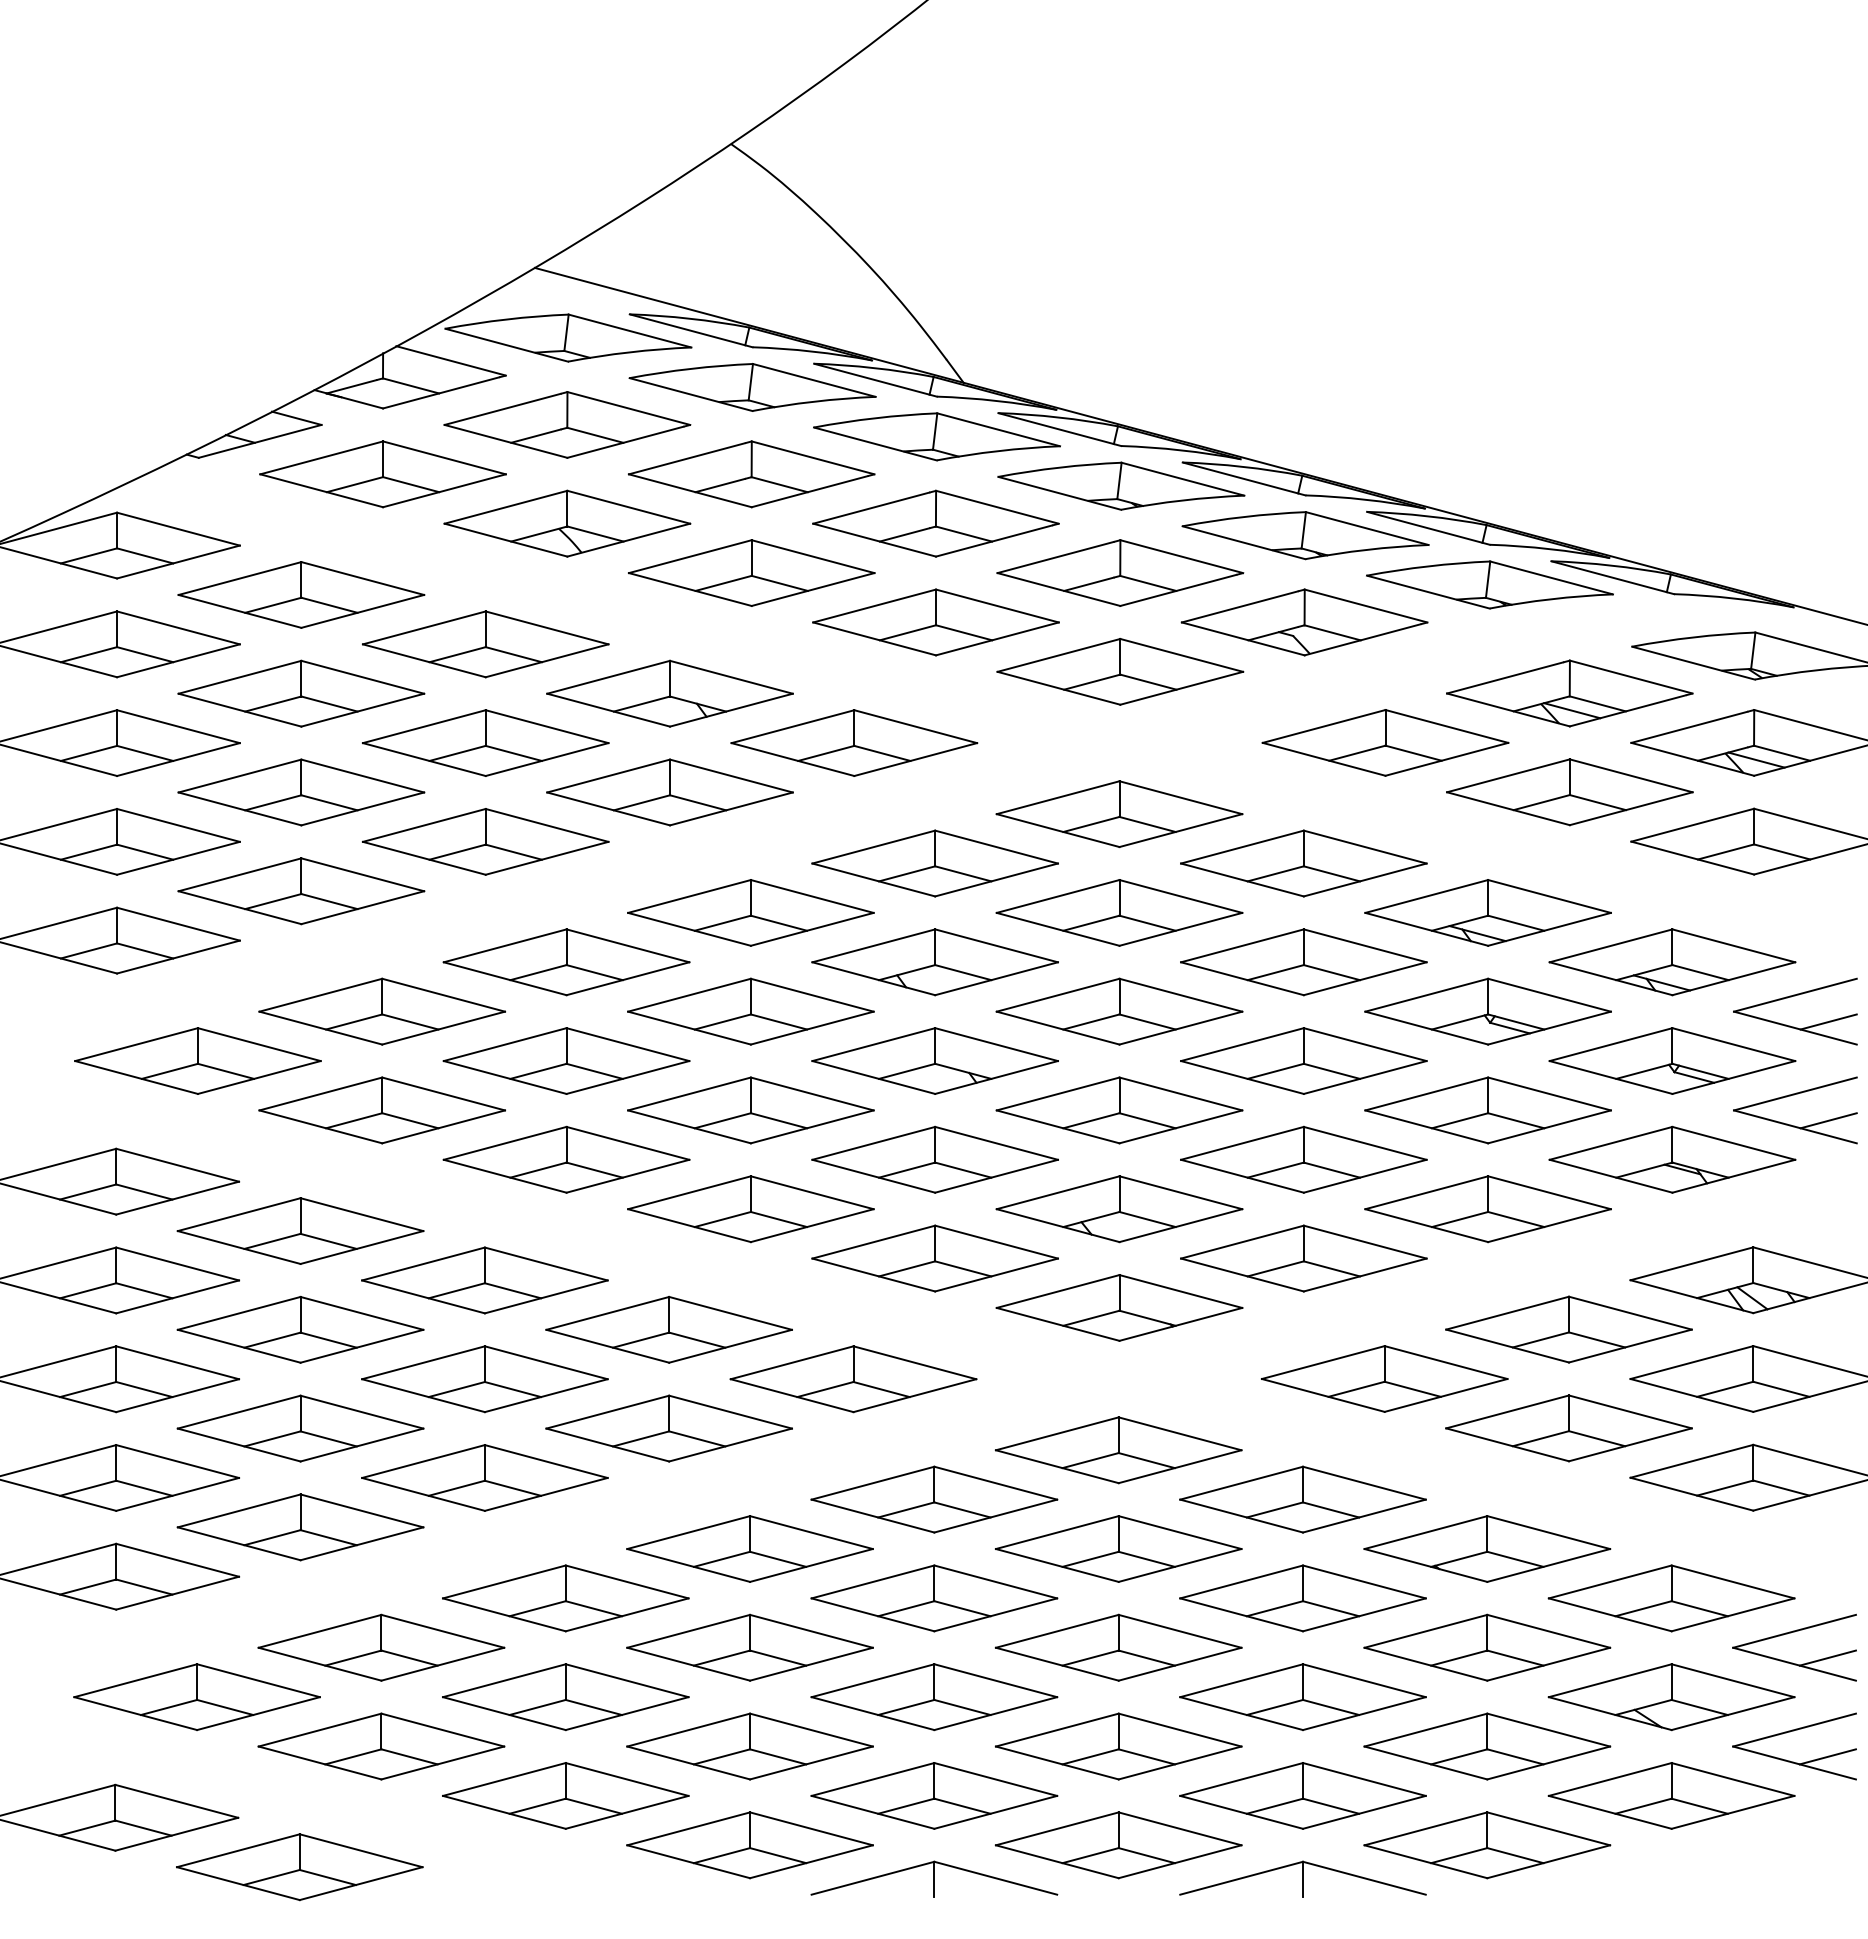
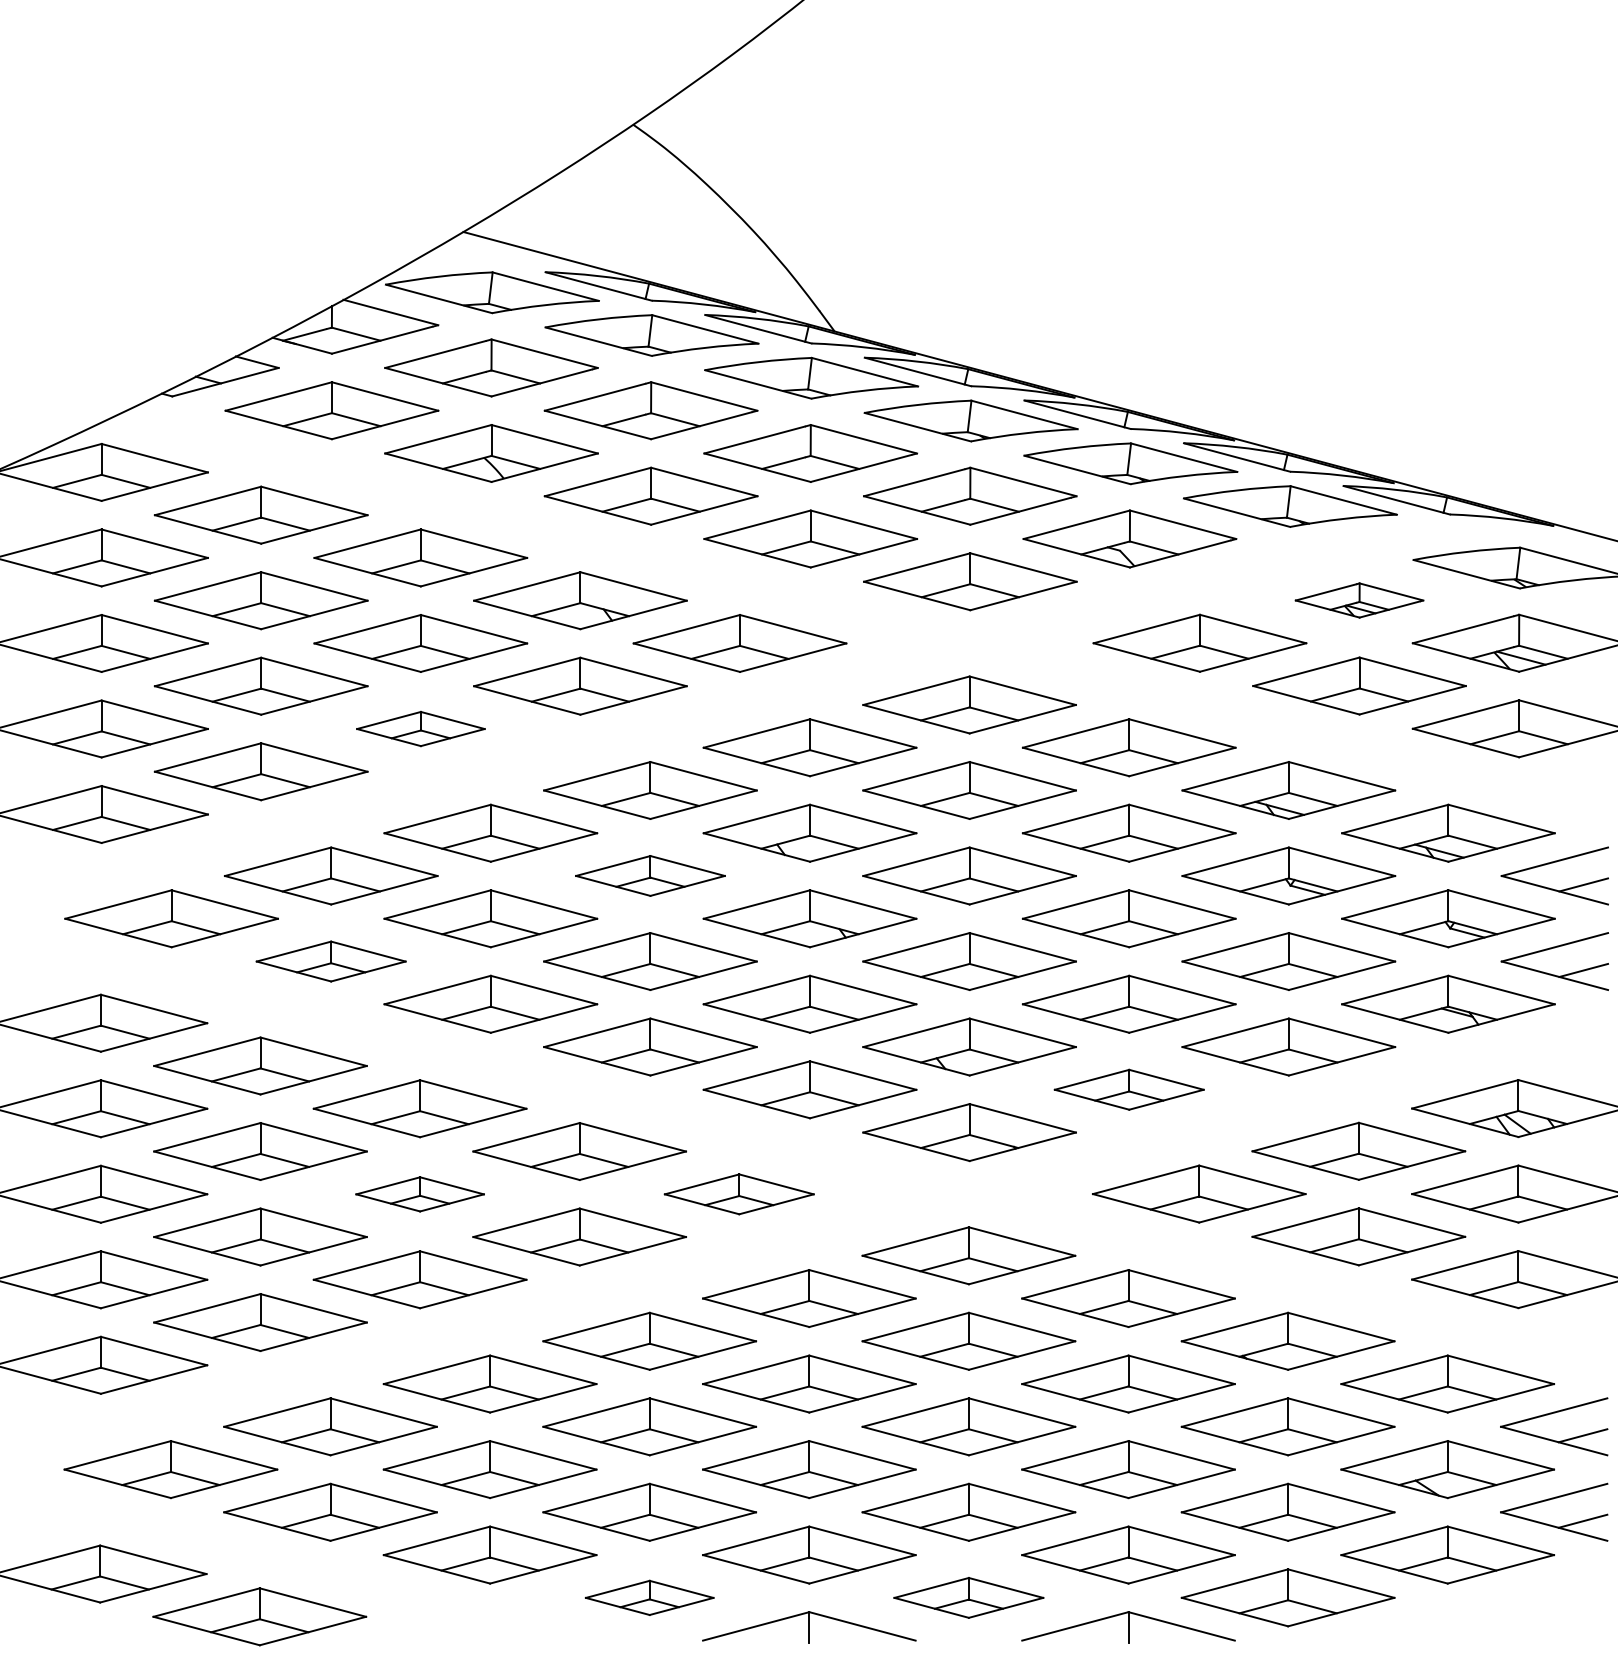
part: (1569, 693) -> (1359, 600), size x0.6
part: (485, 841) -> (420, 728), size x0.6
part: (750, 1011) -> (650, 875), size x0.7
part: (381, 1110) -> (330, 961), size x0.7
part: (1303, 1258) -> (1128, 1089), size x0.7
part: (484, 1379) -> (419, 1194), size x0.6
part: (853, 1379) -> (739, 1194), size x0.7
part: (749, 1845) -> (649, 1598), size x0.6
part: (1118, 1845) -> (968, 1598), size x0.7

